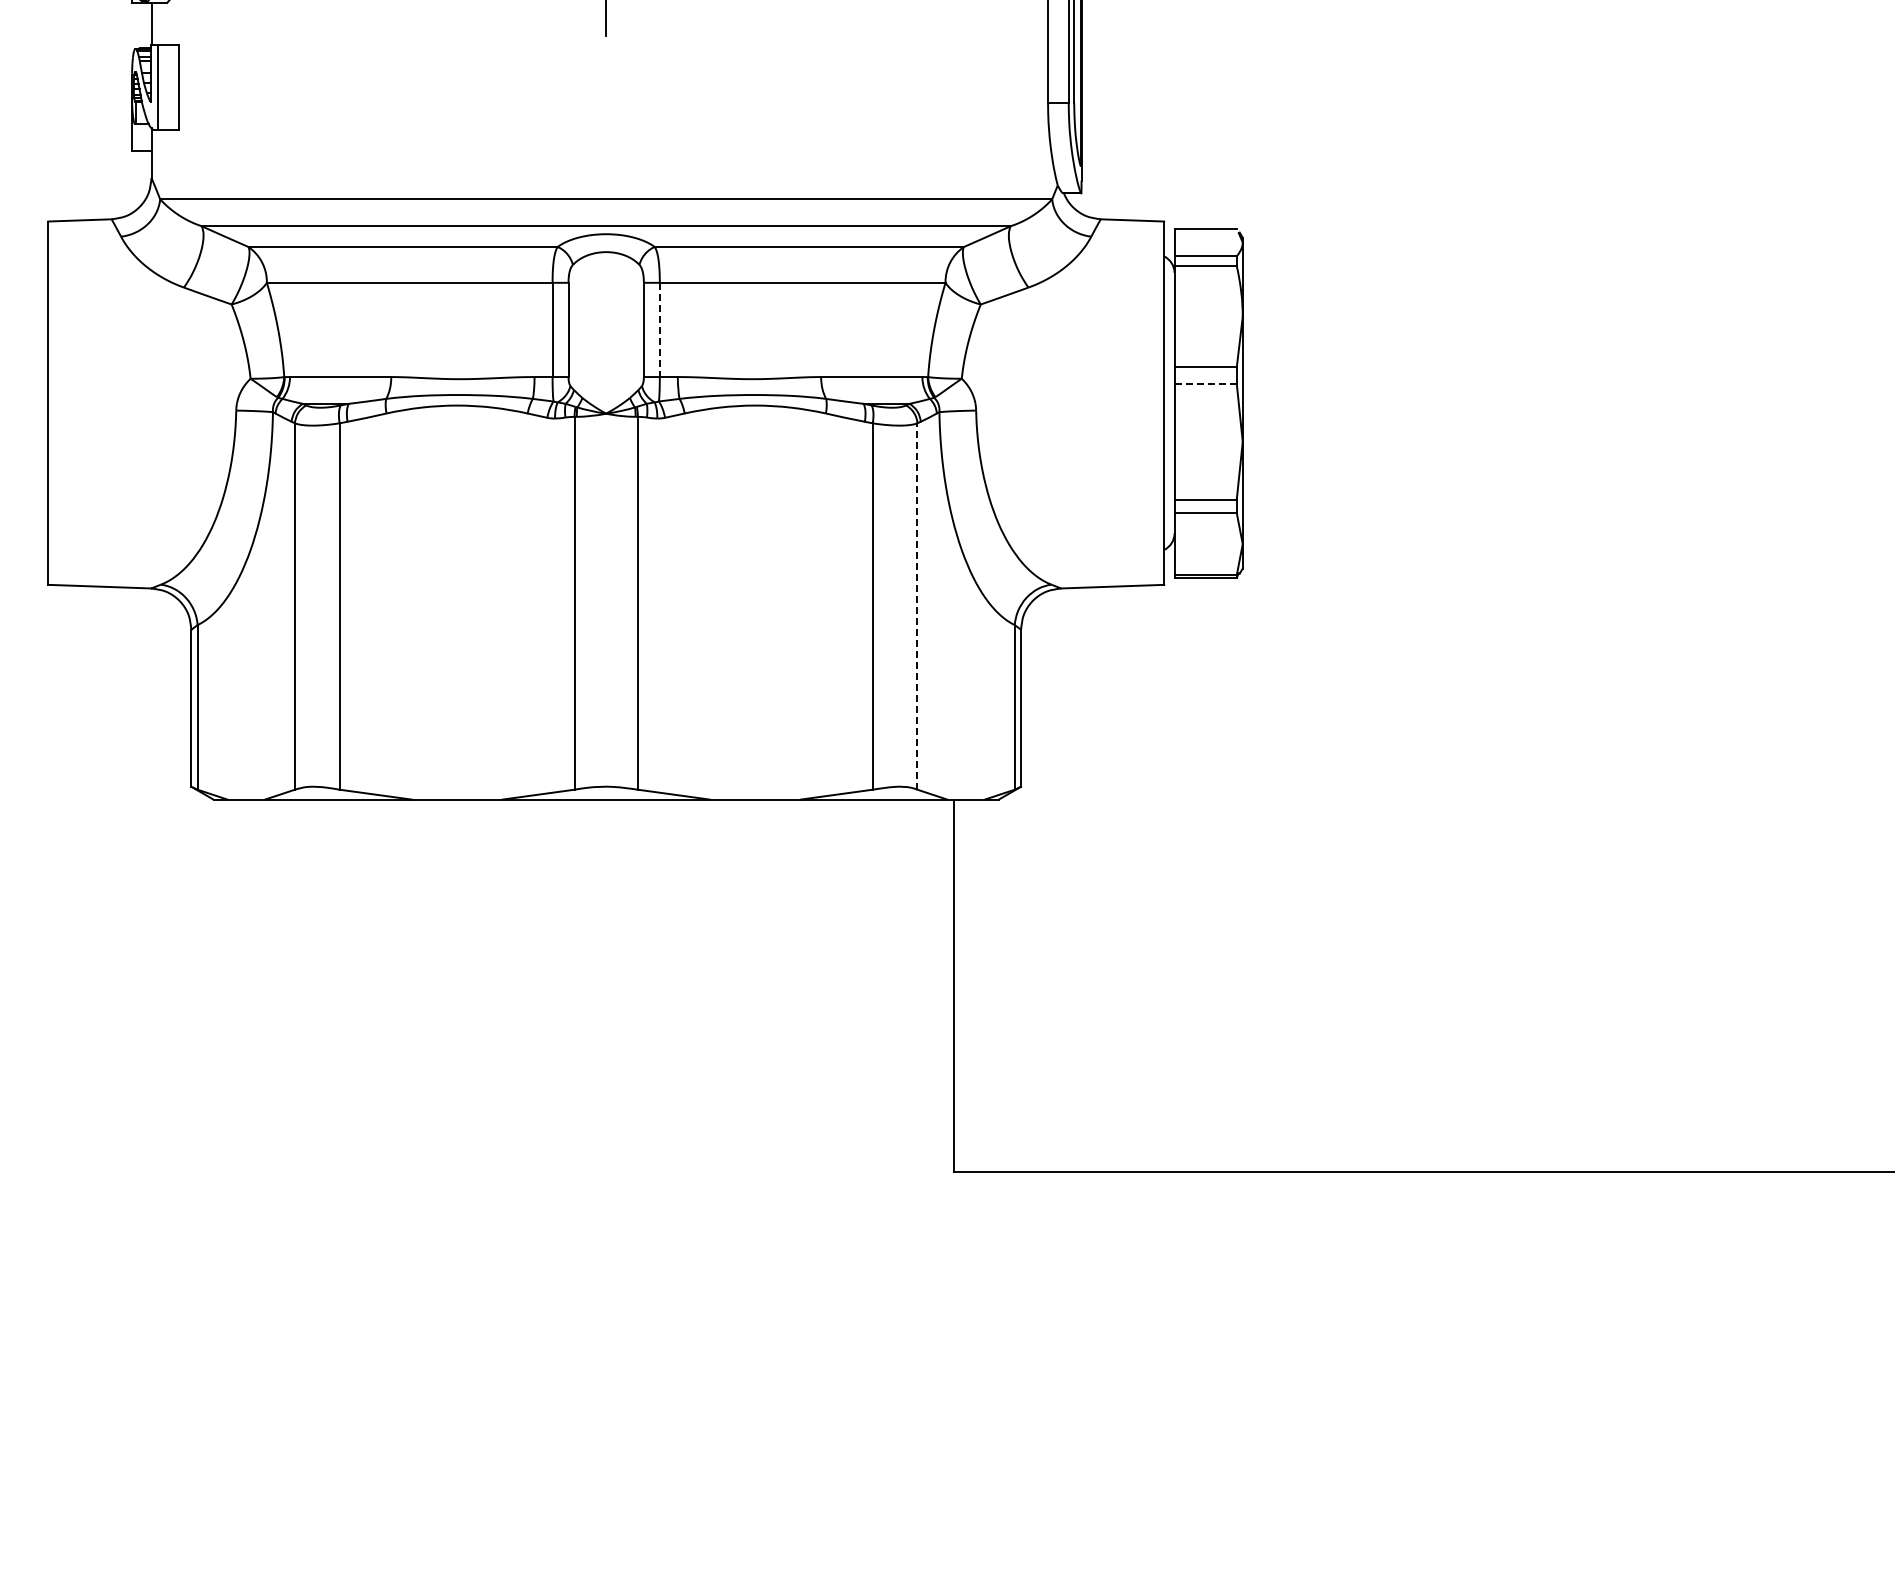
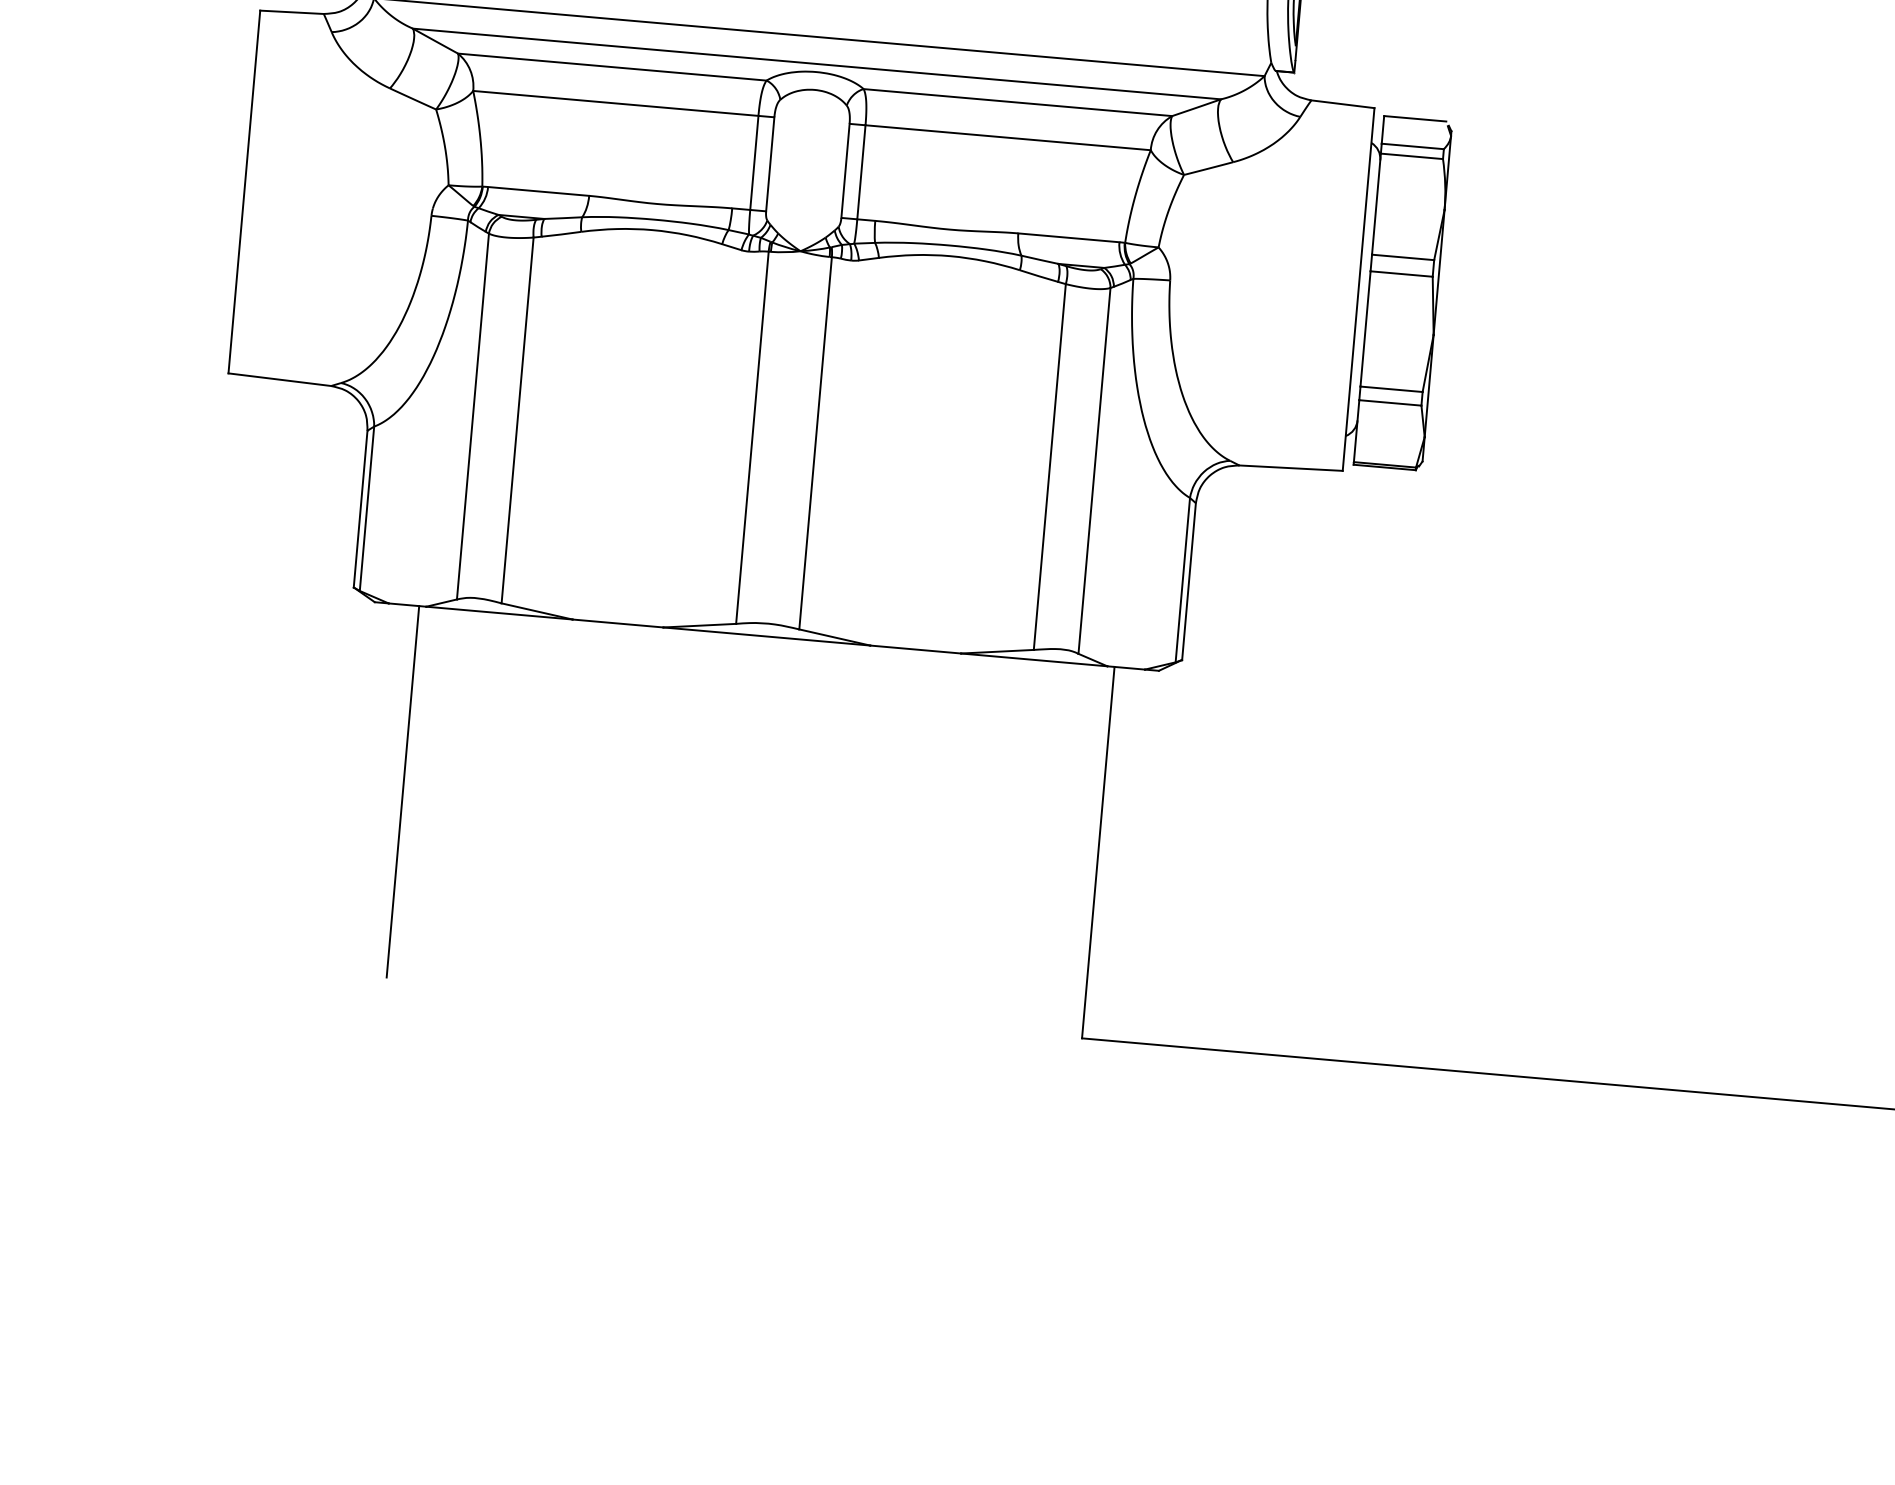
line: (659, 330) -> (861, 172), dashed -> solid
line: (1206, 384) -> (1402, 274), dashed -> solid
line: (917, 606) -> (1094, 470), dashed -> solid
line: (257, 985) -> (402, 791), added

